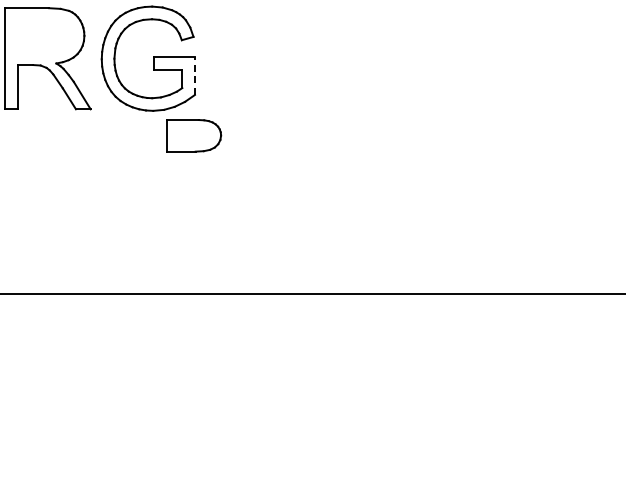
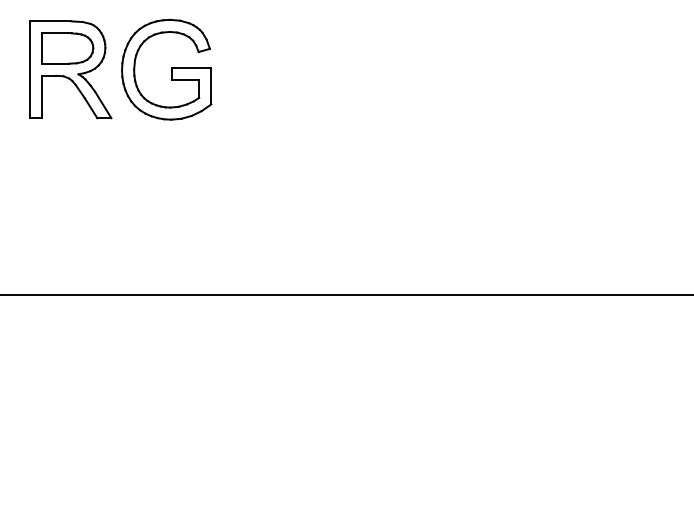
line: (195, 75) -> (211, 85), dashed -> solid
part: (194, 135) -> (67, 48), moved

